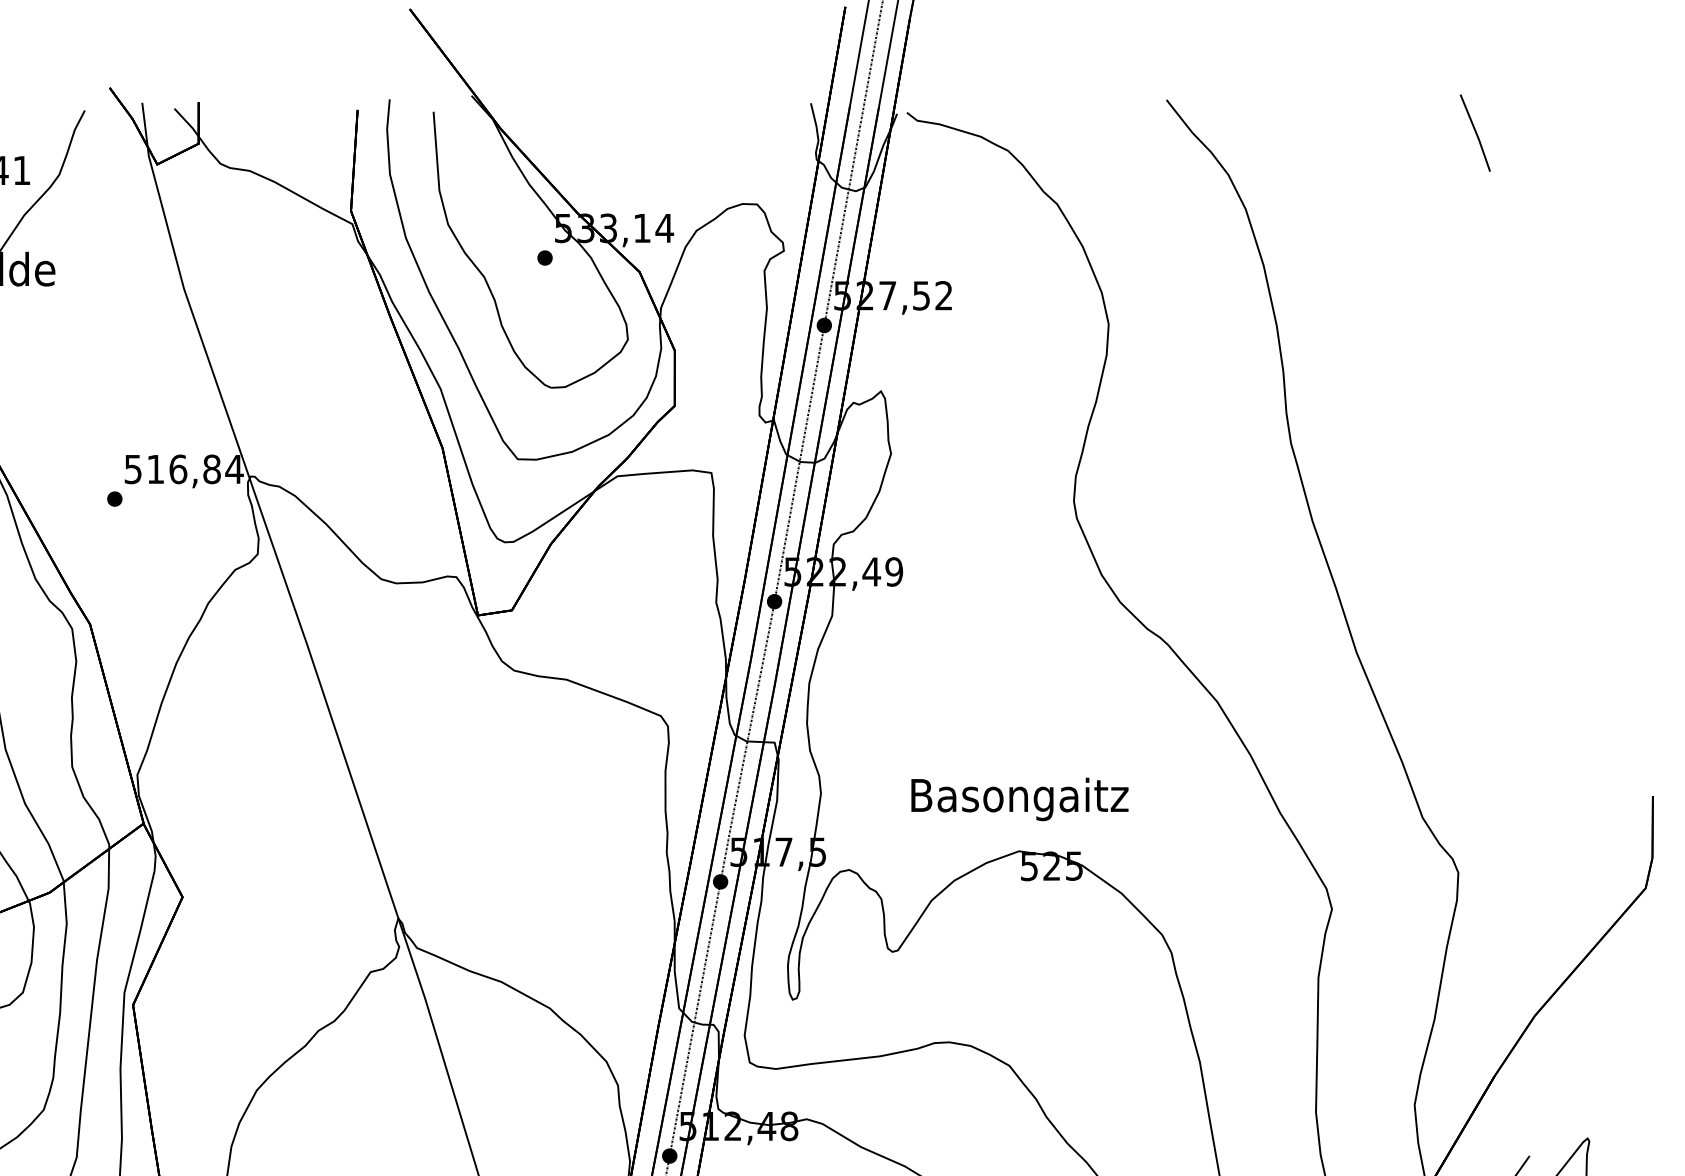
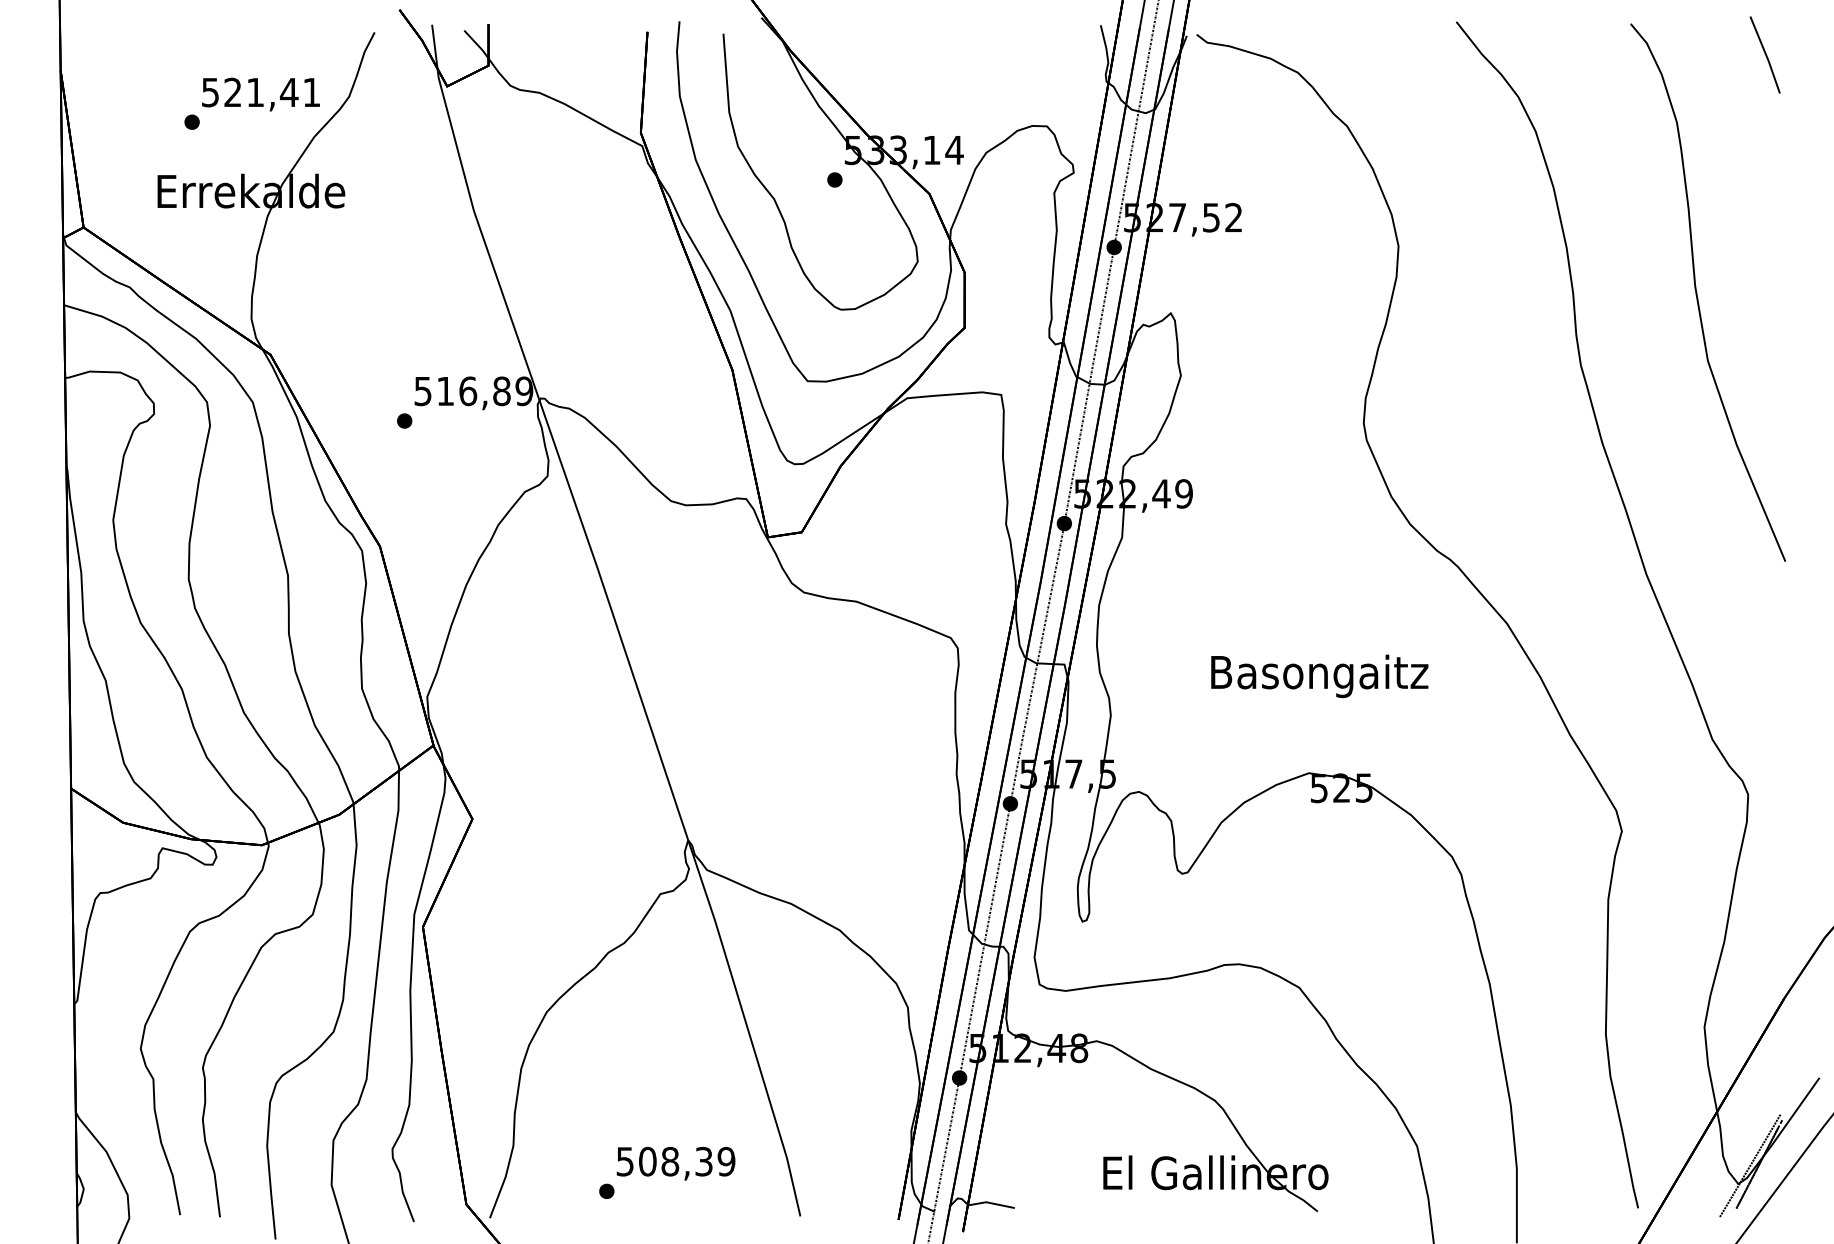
curve: (1407, 370) -> (1697, 292), added
text: (234, 469) -> (524, 391), 516,84 -> 516,89
text: (1019, 799) -> (1319, 676), moved

